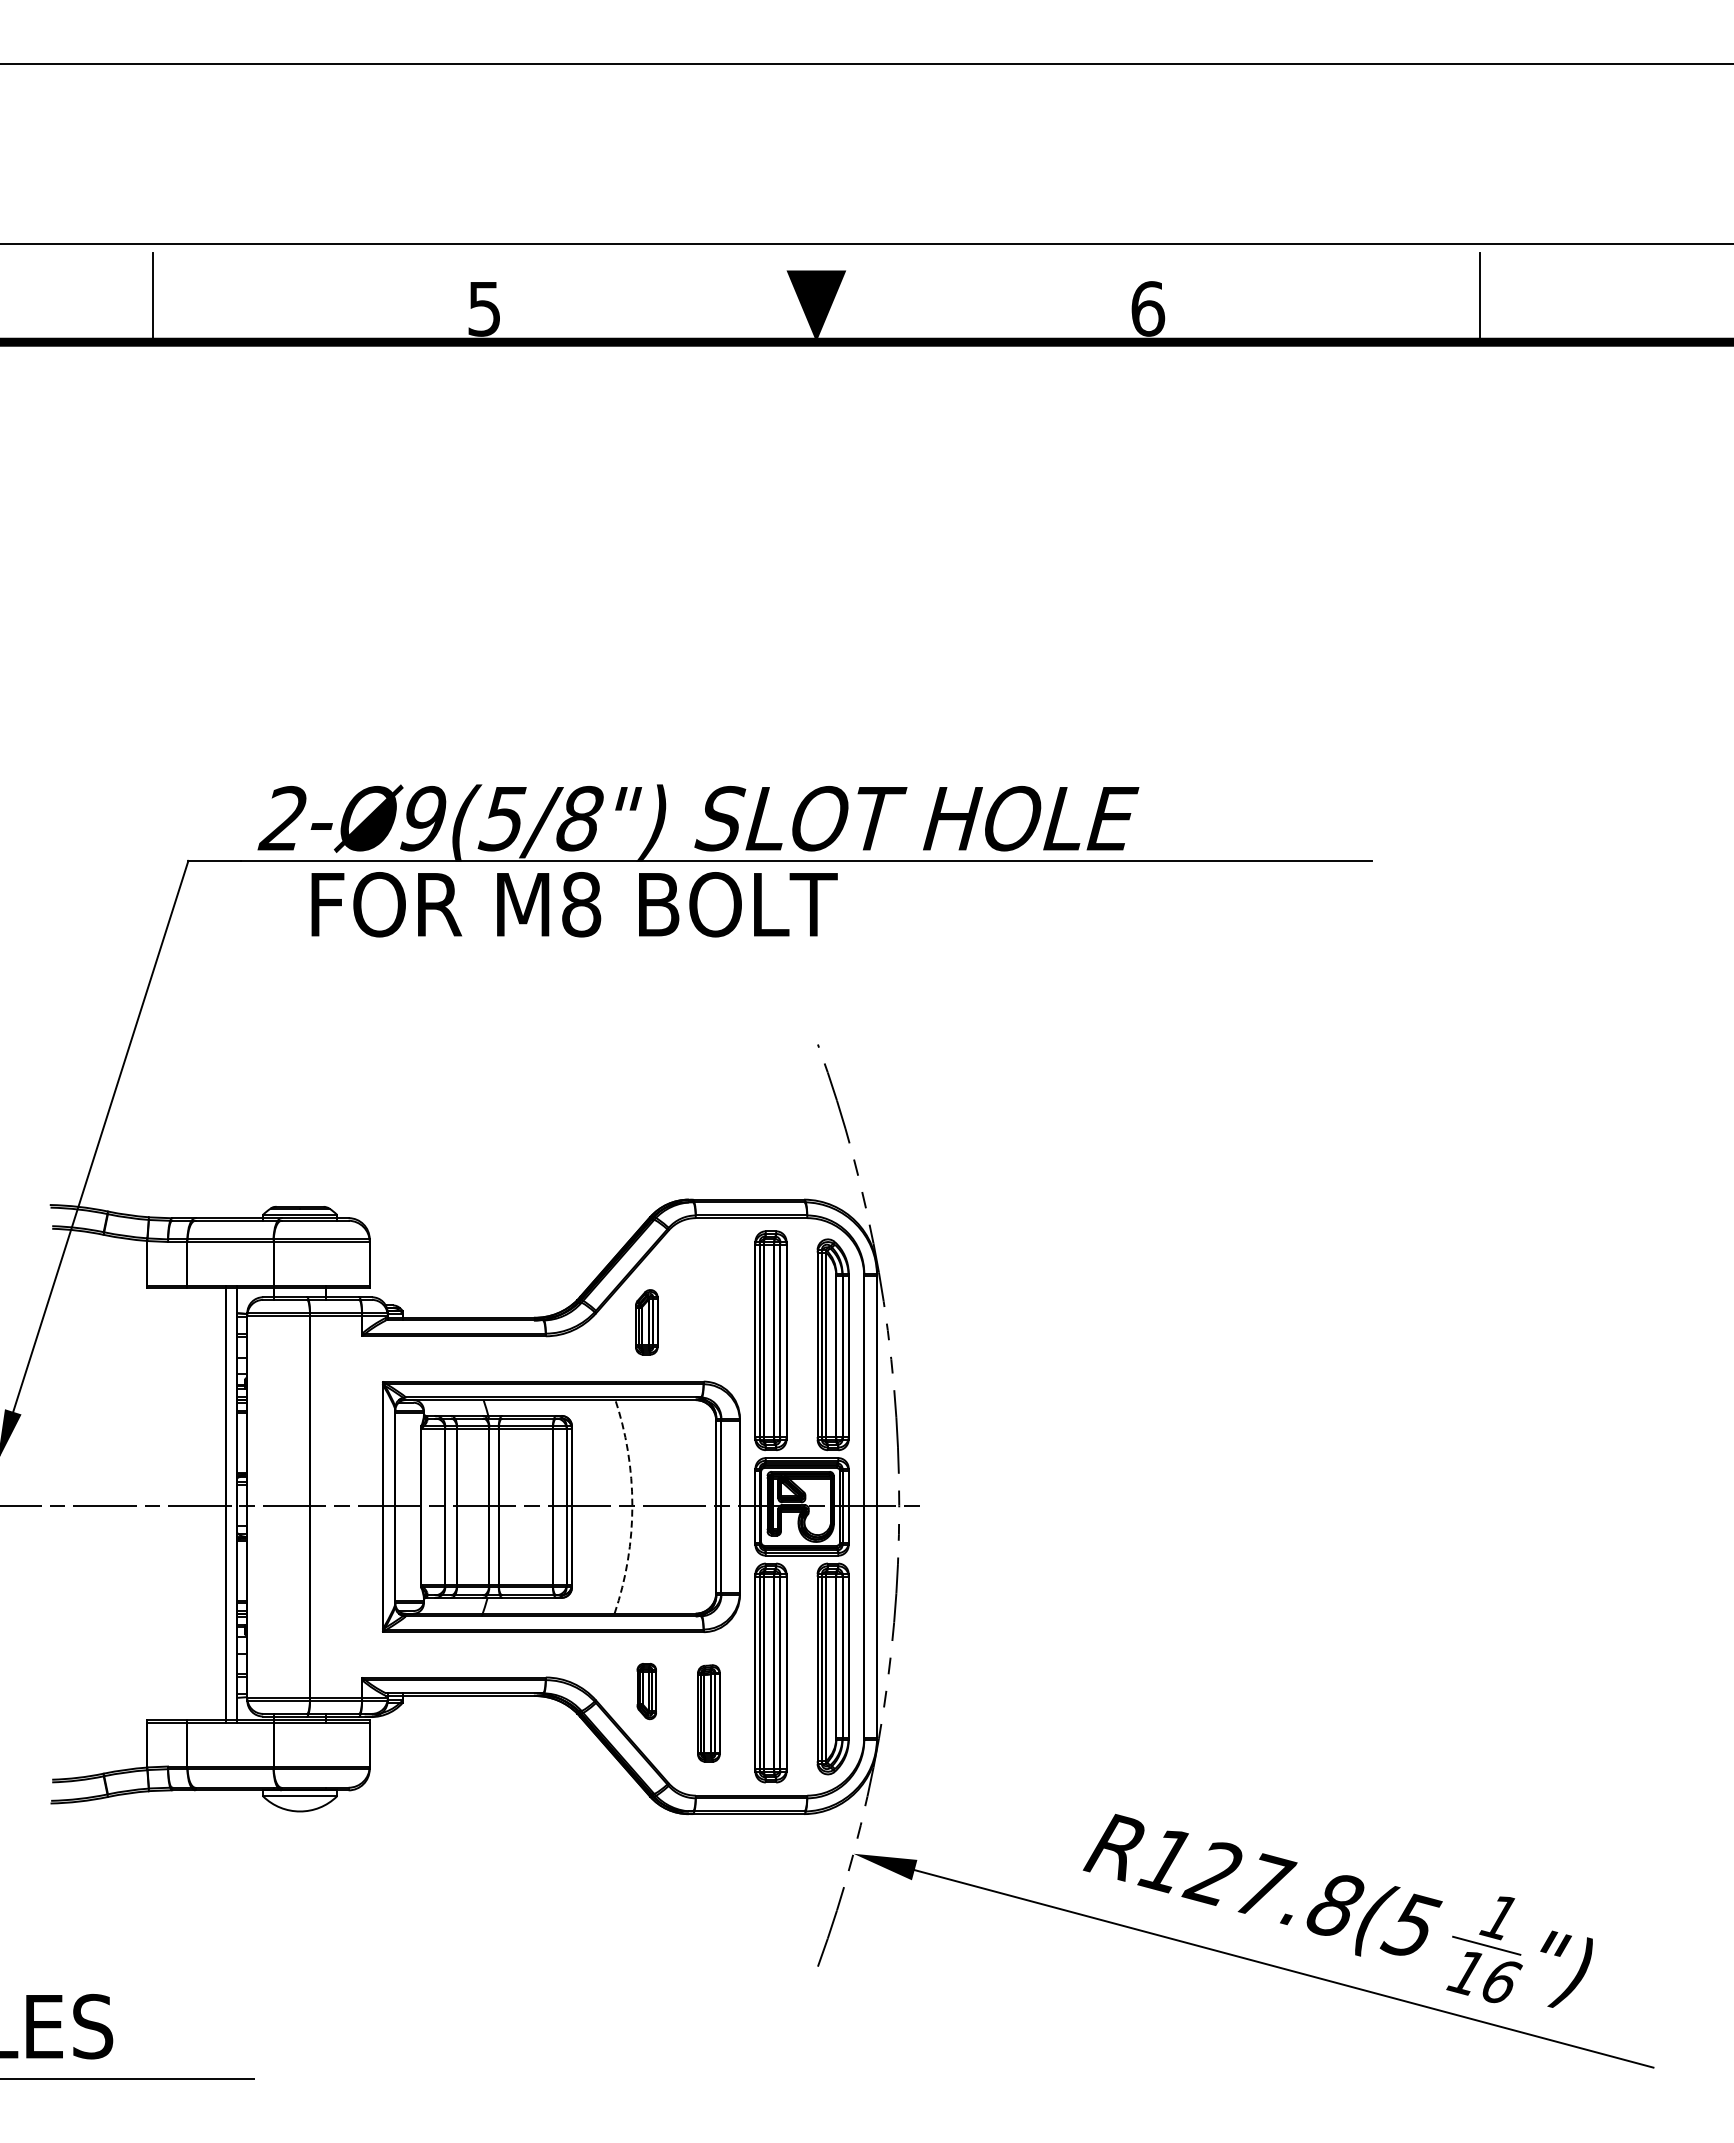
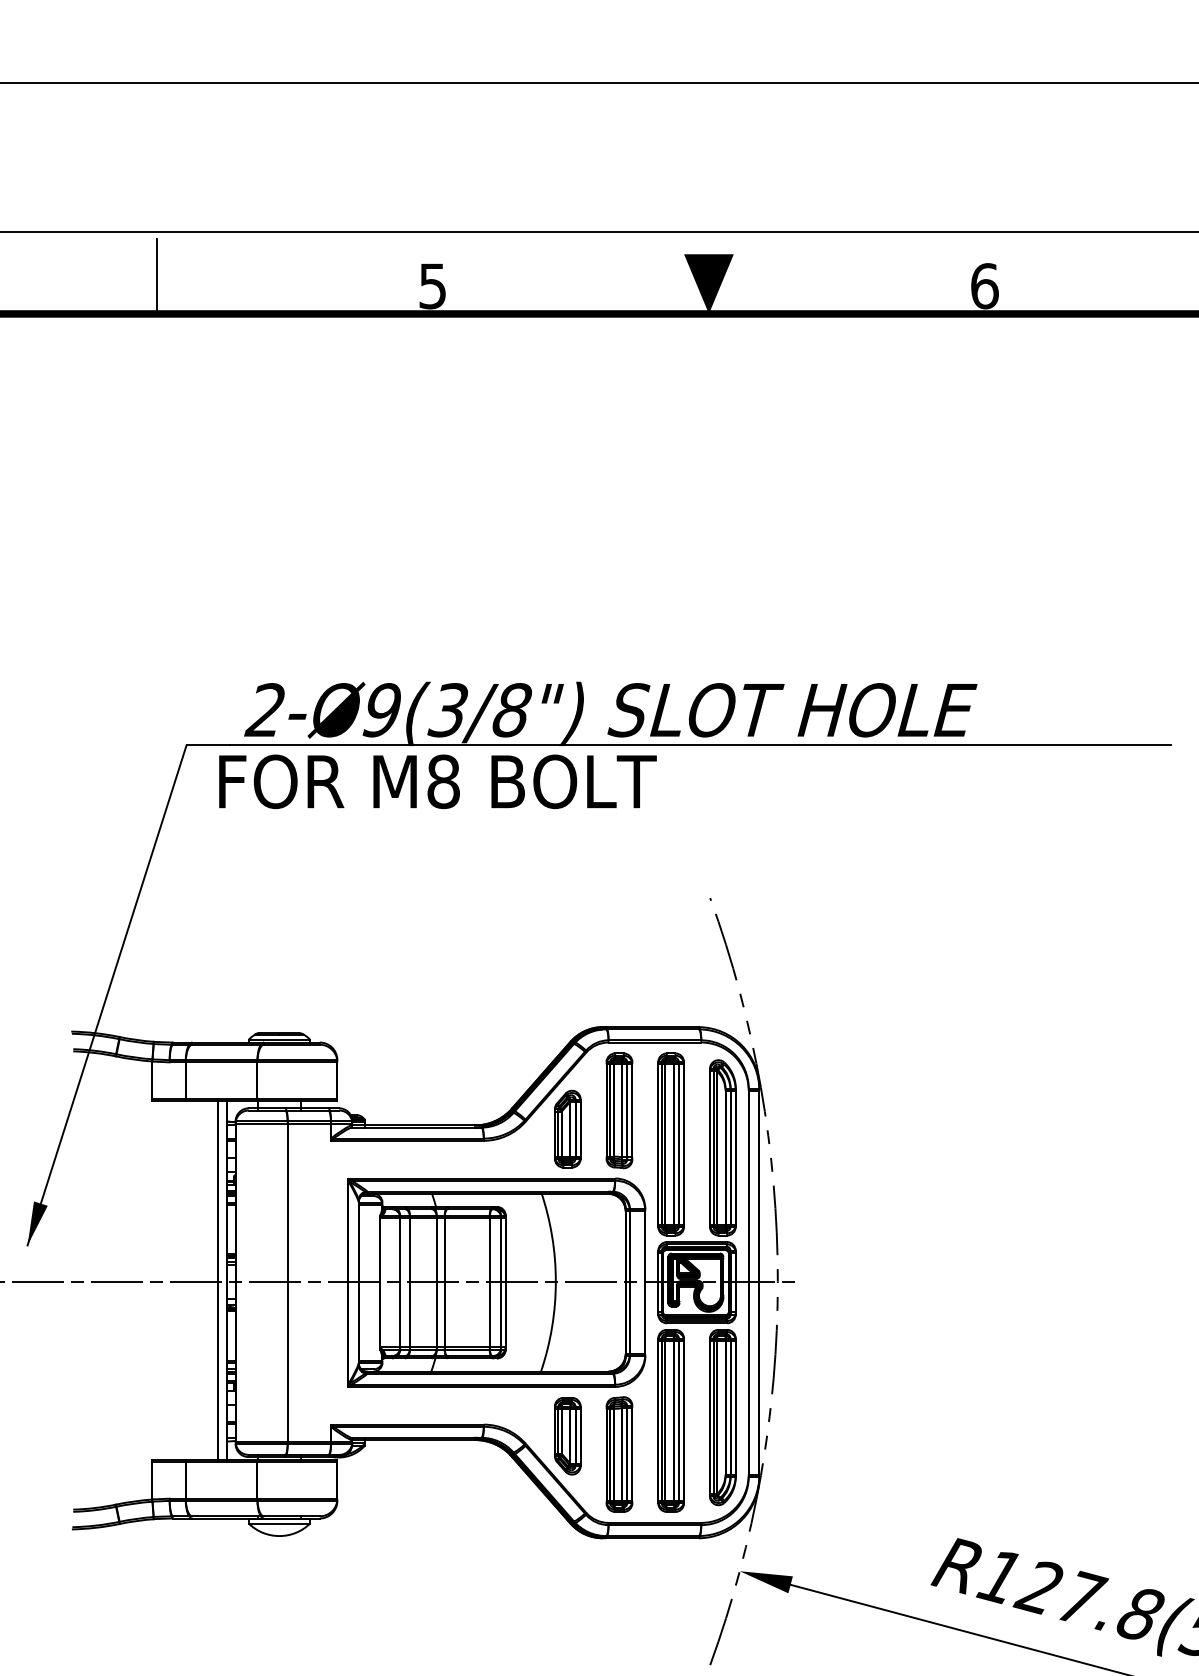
text: (501, 817) -> (446, 709), 2-Ø9(5/8") -> 2-Ø9(3/8")
text: (574, 904) -> (437, 781), moved
part: (708, 1300) -> (619, 1111), added
part: (646, 1322) -> (567, 1129), size x1.43
arc: (632, 1505) -> (555, 1281), dashed -> solid
part: (646, 1691) -> (567, 1436), size x1.67
part: (708, 1713) -> (619, 1454), size x1.43

